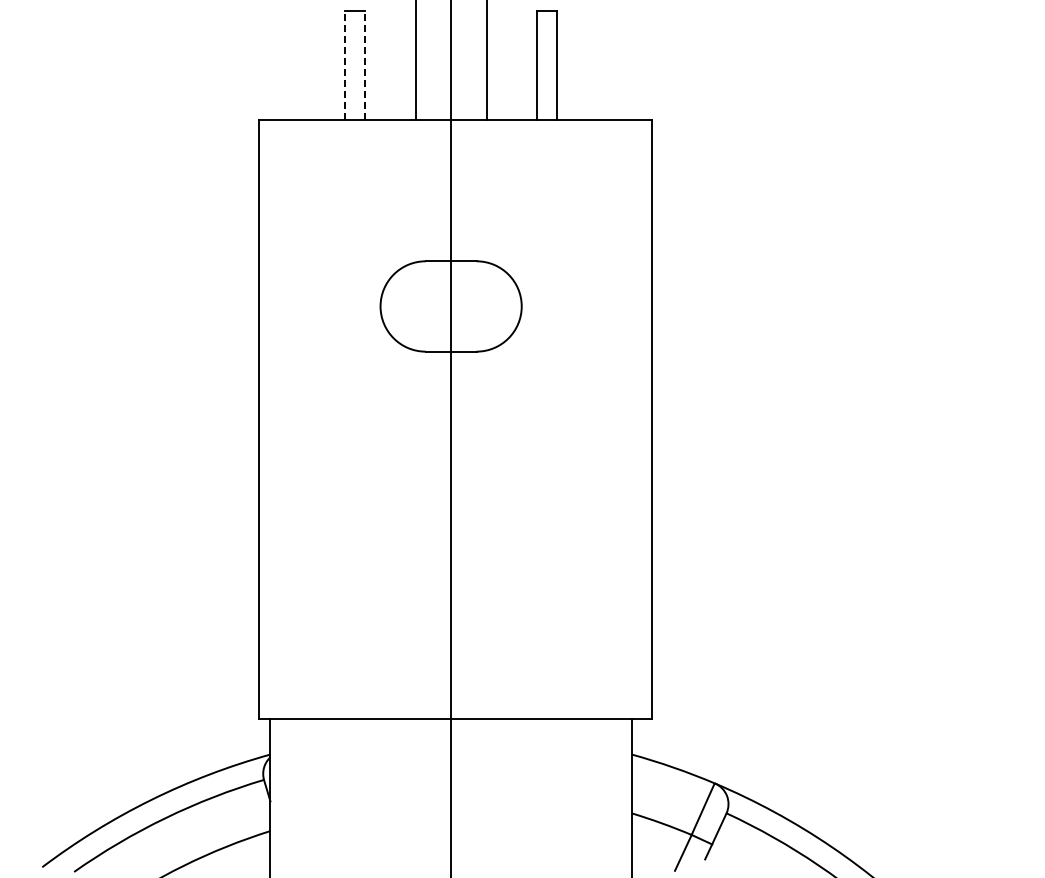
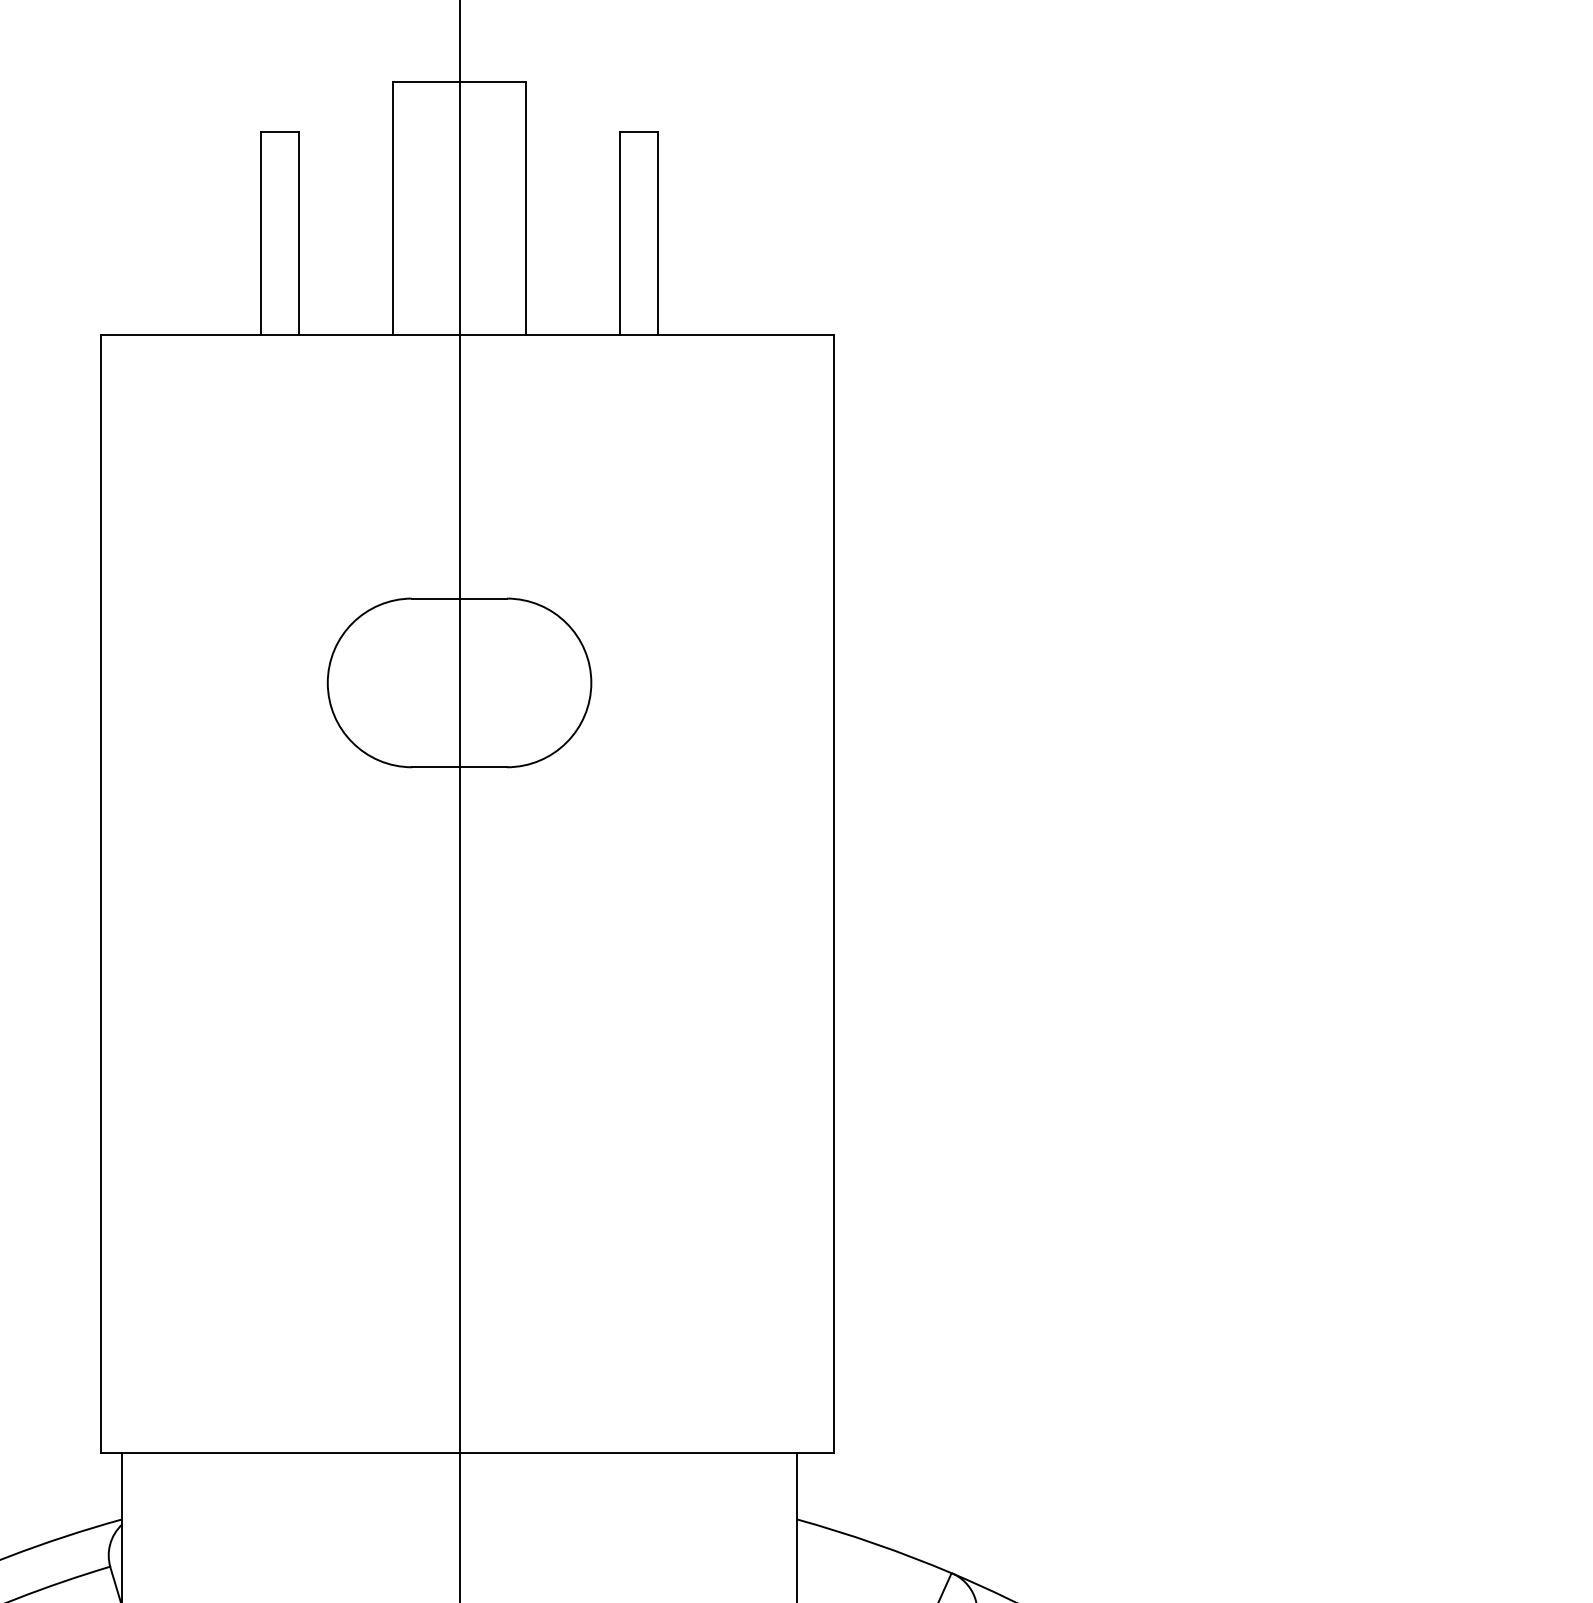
line: (344, 65) -> (260, 233), dashed -> solid
line: (365, 65) -> (299, 233), dashed -> solid

